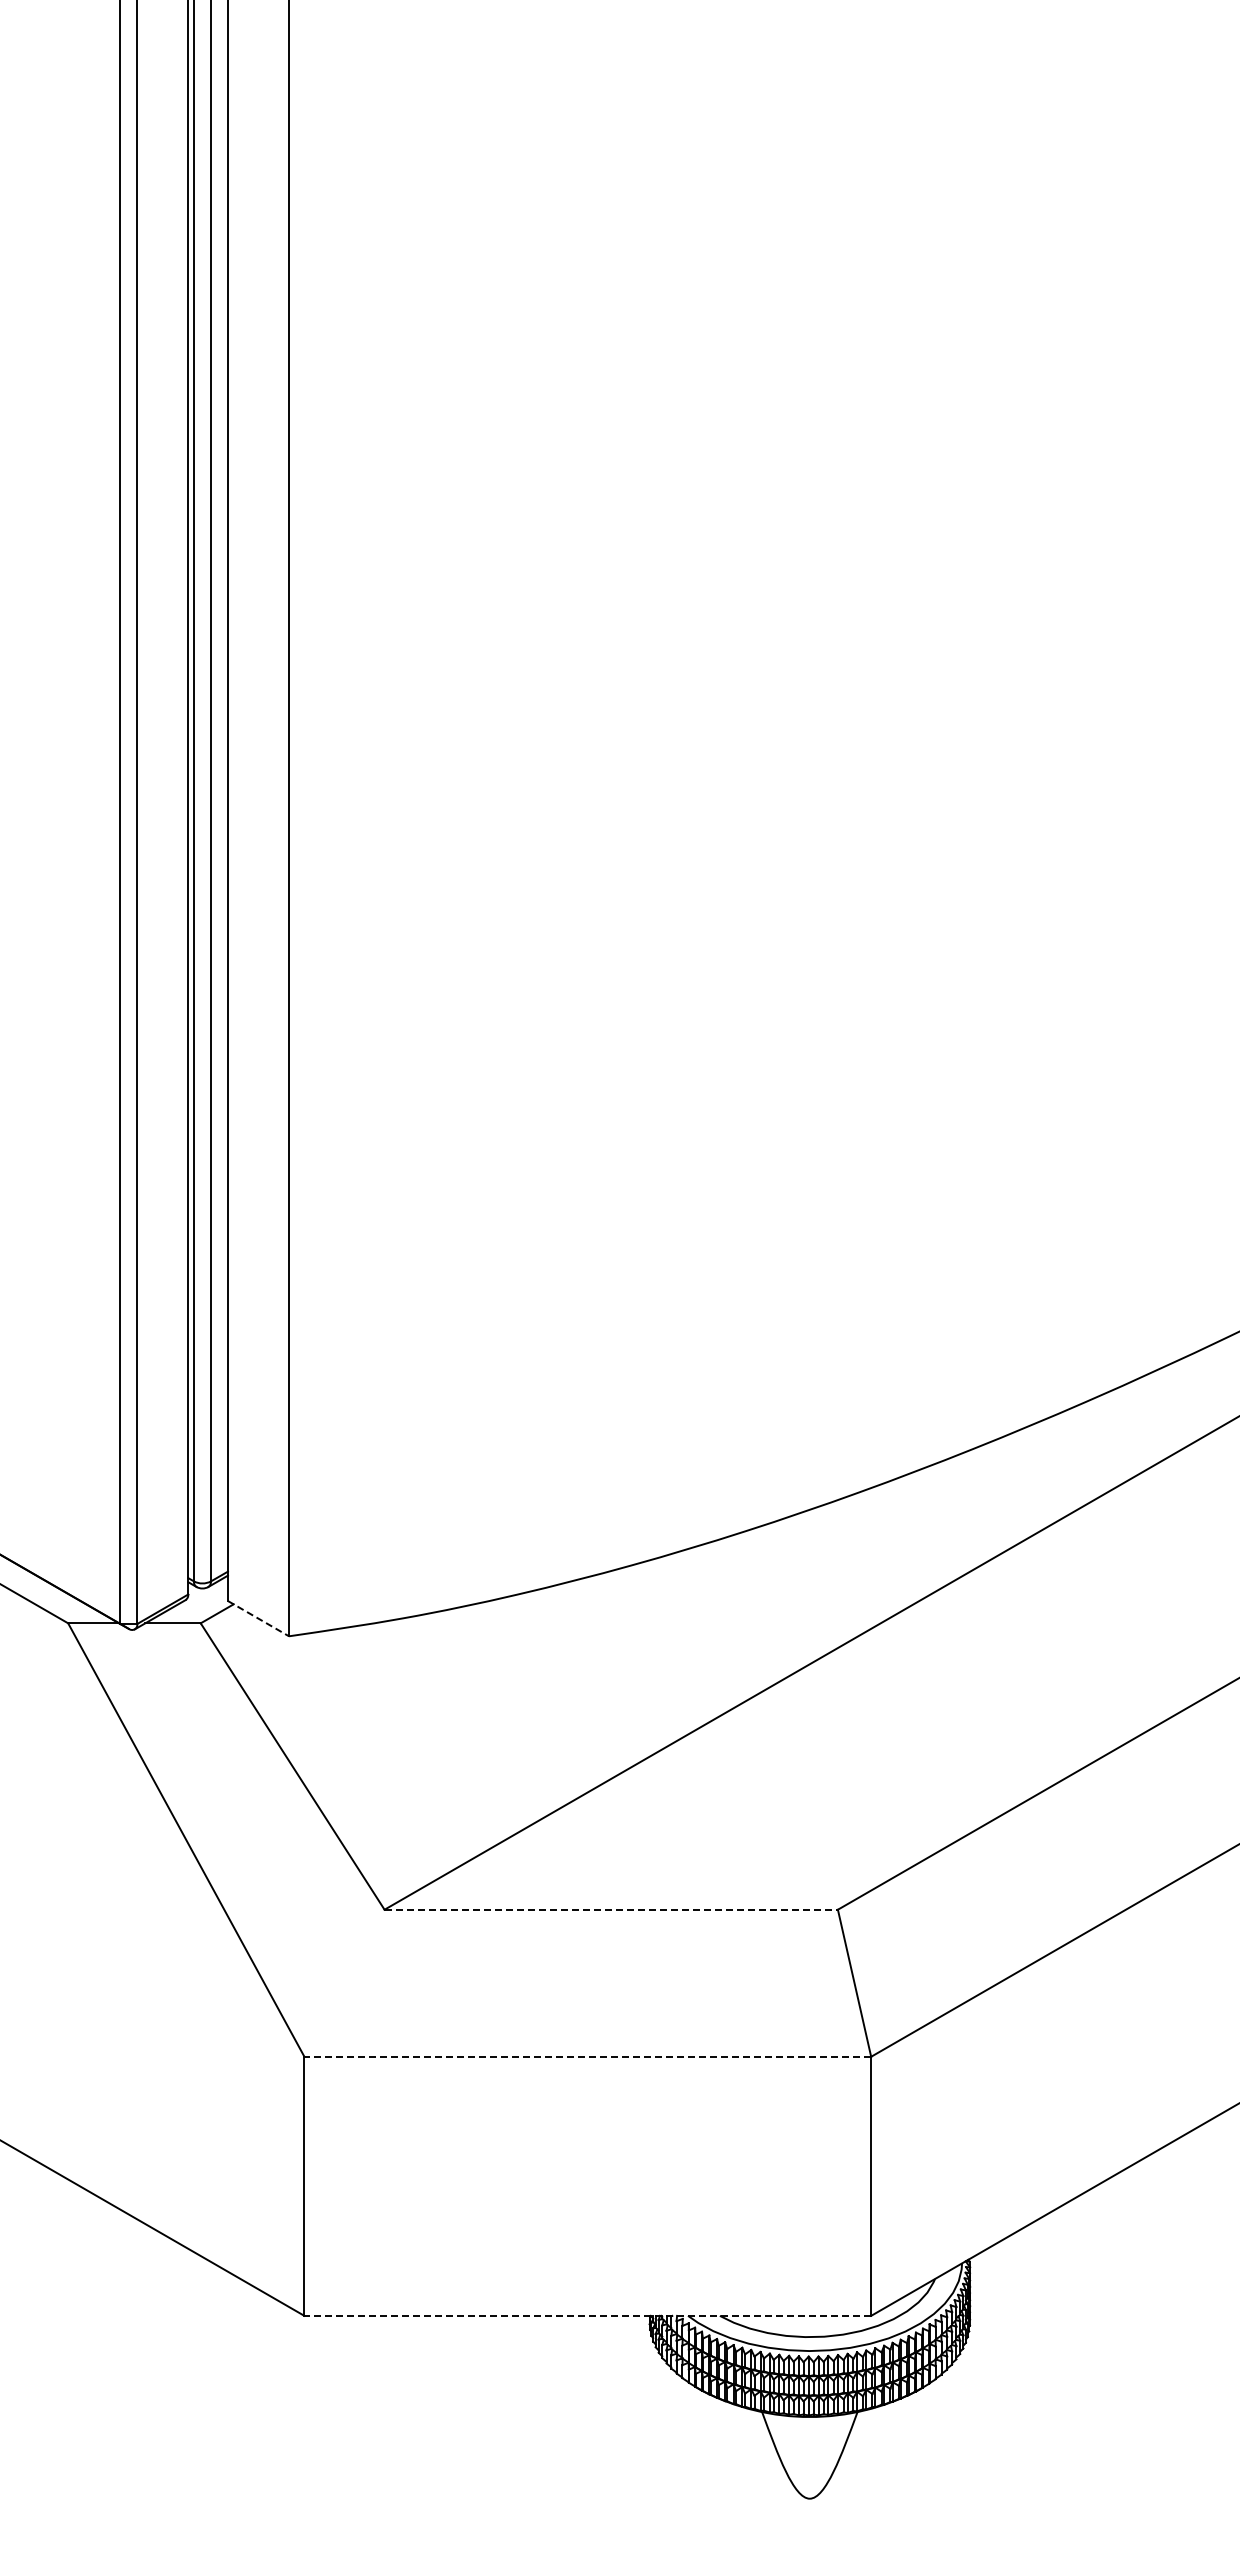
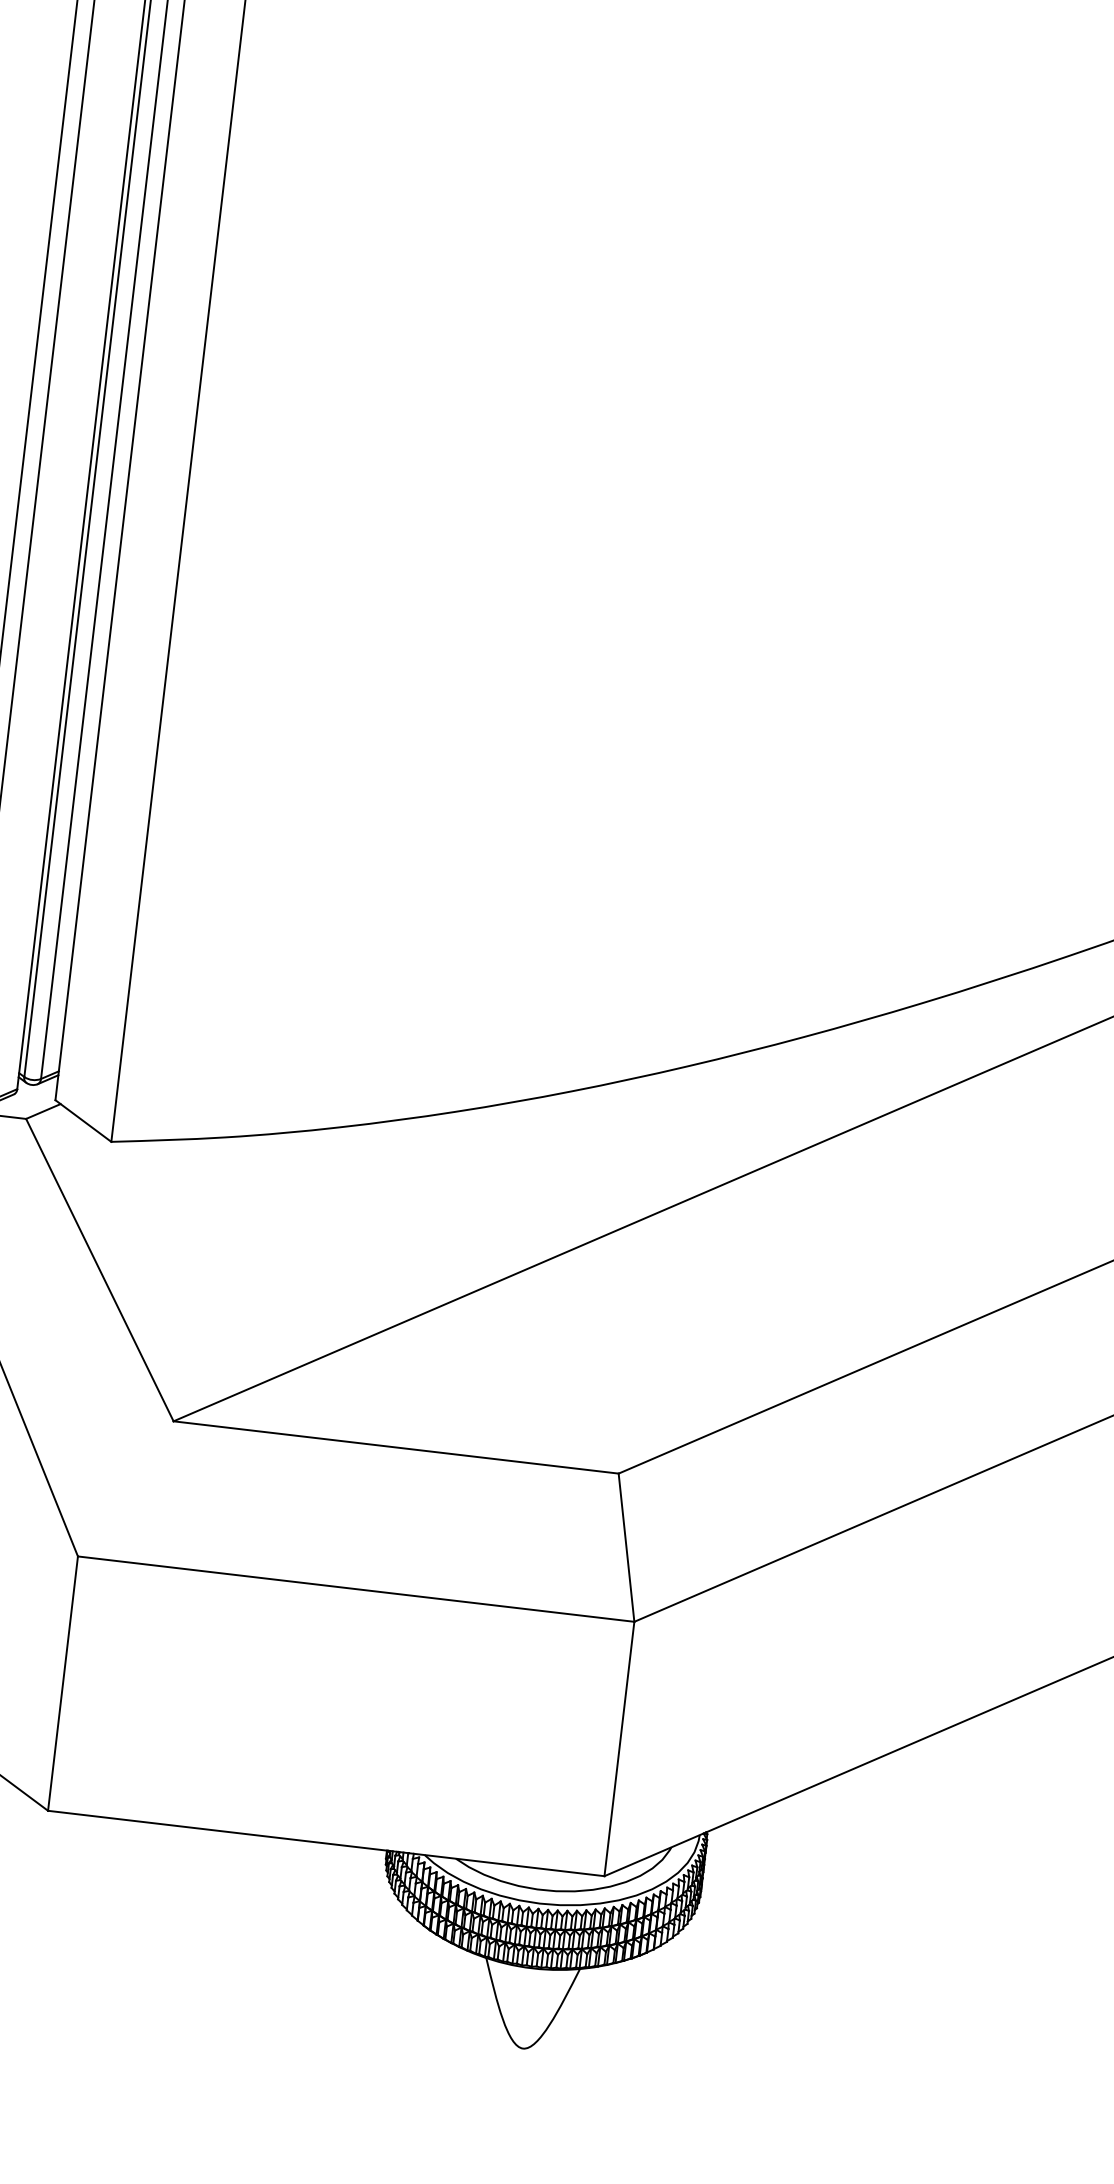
line: (258, 1618) -> (83, 1120), dashed -> solid
line: (611, 1909) -> (396, 1447), dashed -> solid
line: (587, 2056) -> (355, 1588), dashed -> solid
line: (587, 2315) -> (326, 1843), dashed -> solid

